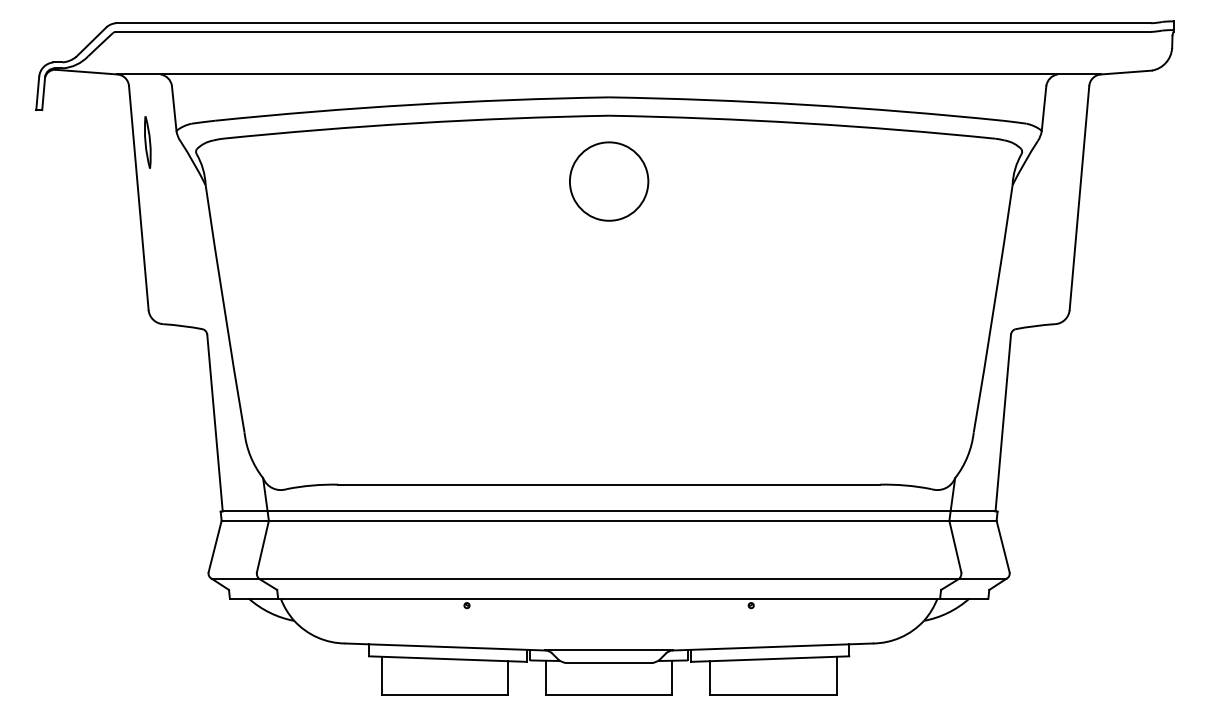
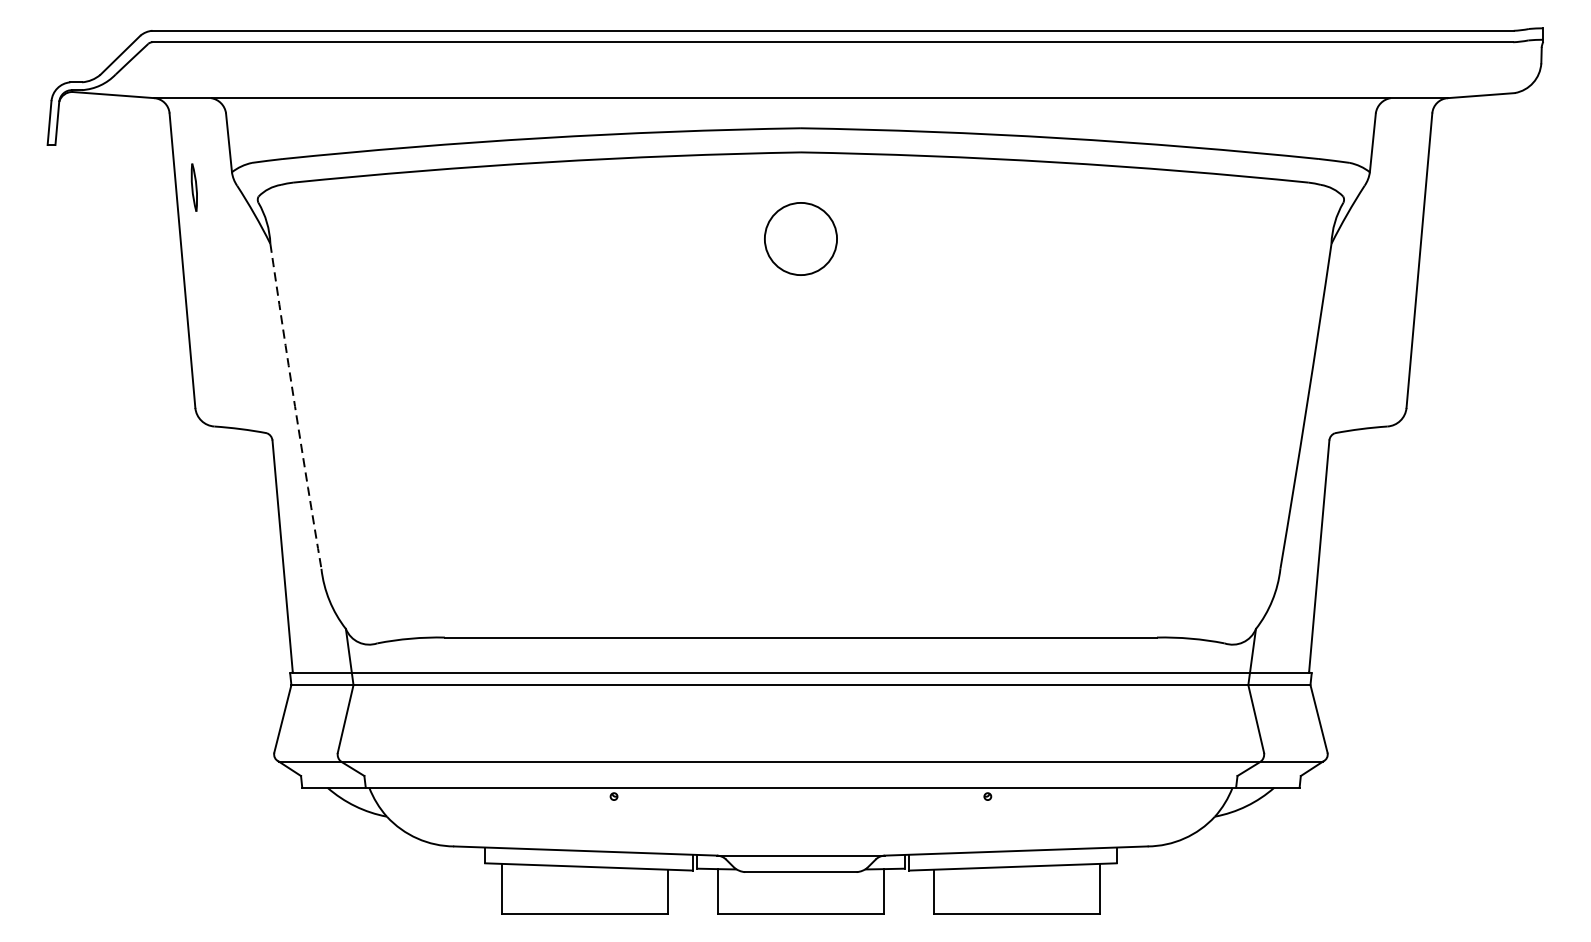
part: (147, 142) -> (193, 187), size x0.7
circle: (608, 181) -> (800, 238), size x0.7
arc: (224, 308) -> (295, 405), solid -> dashed

